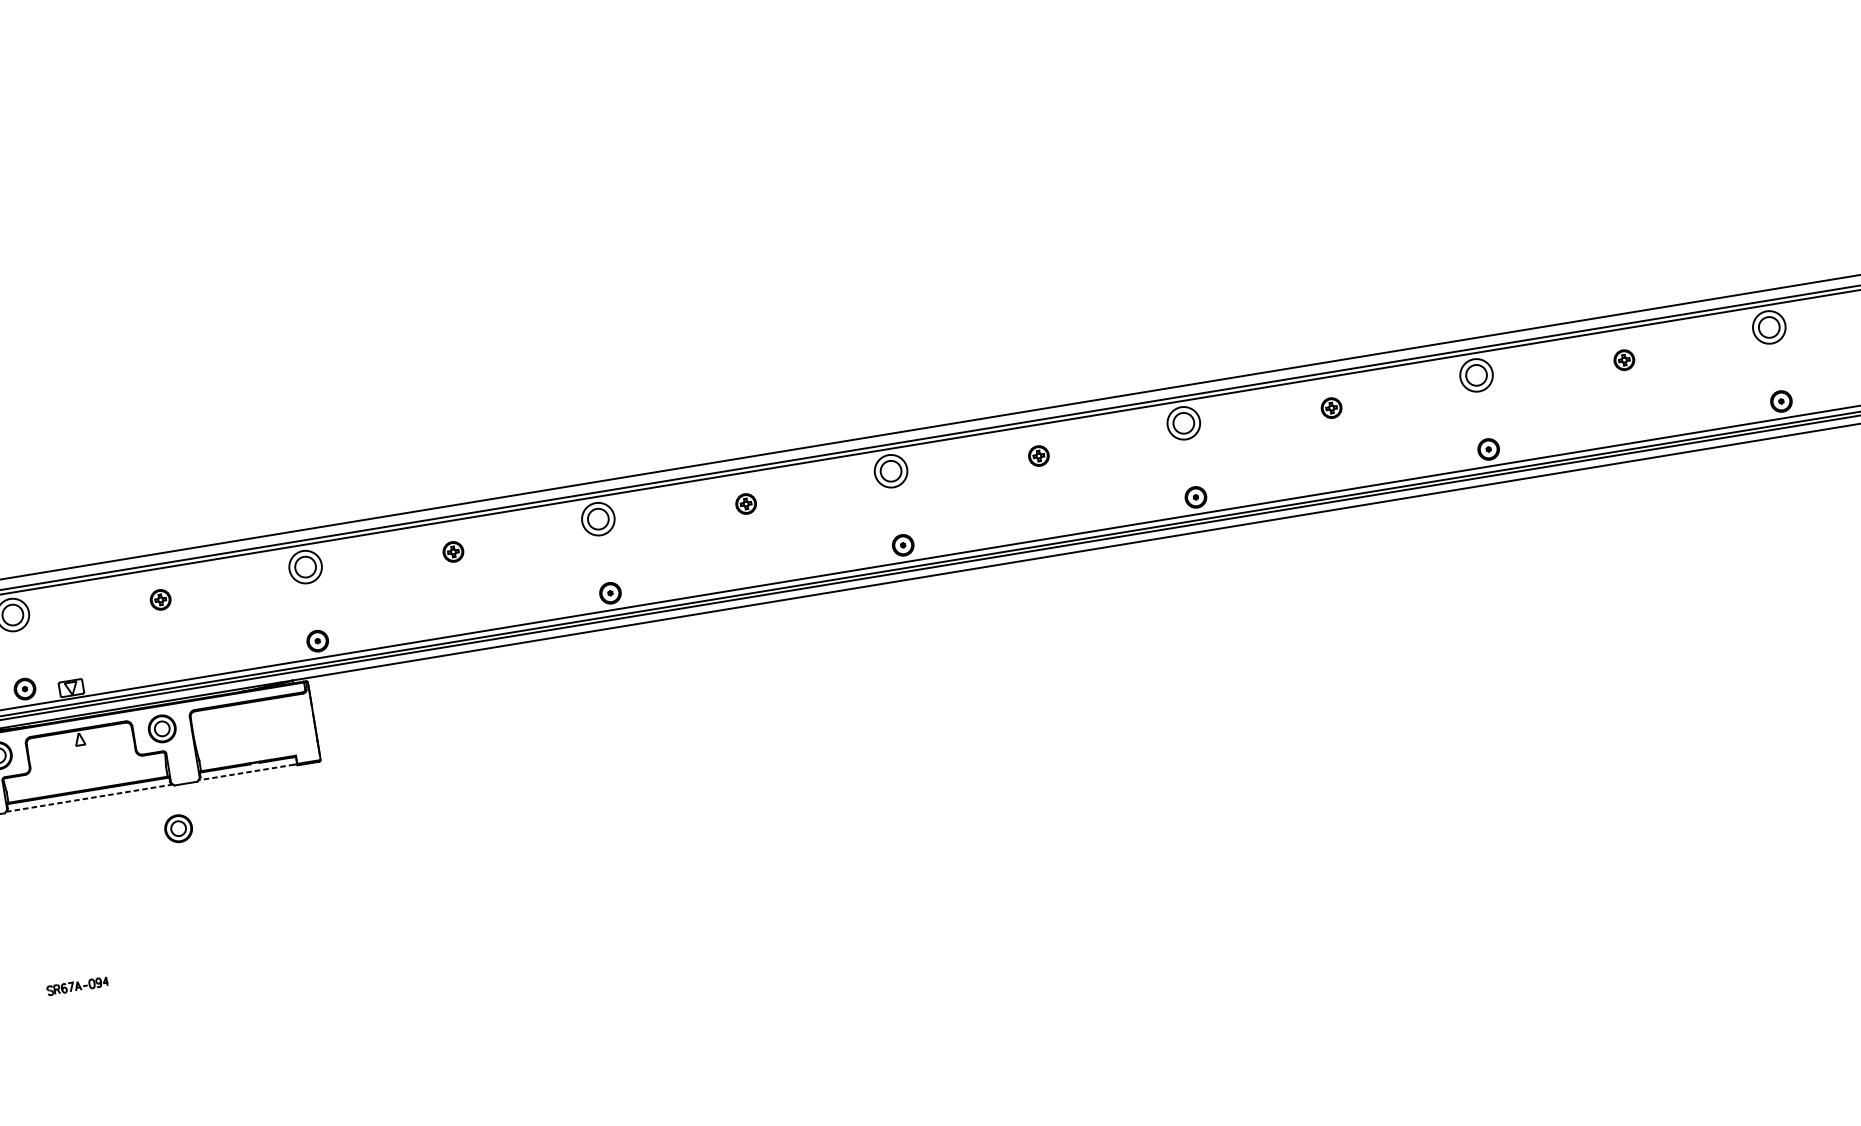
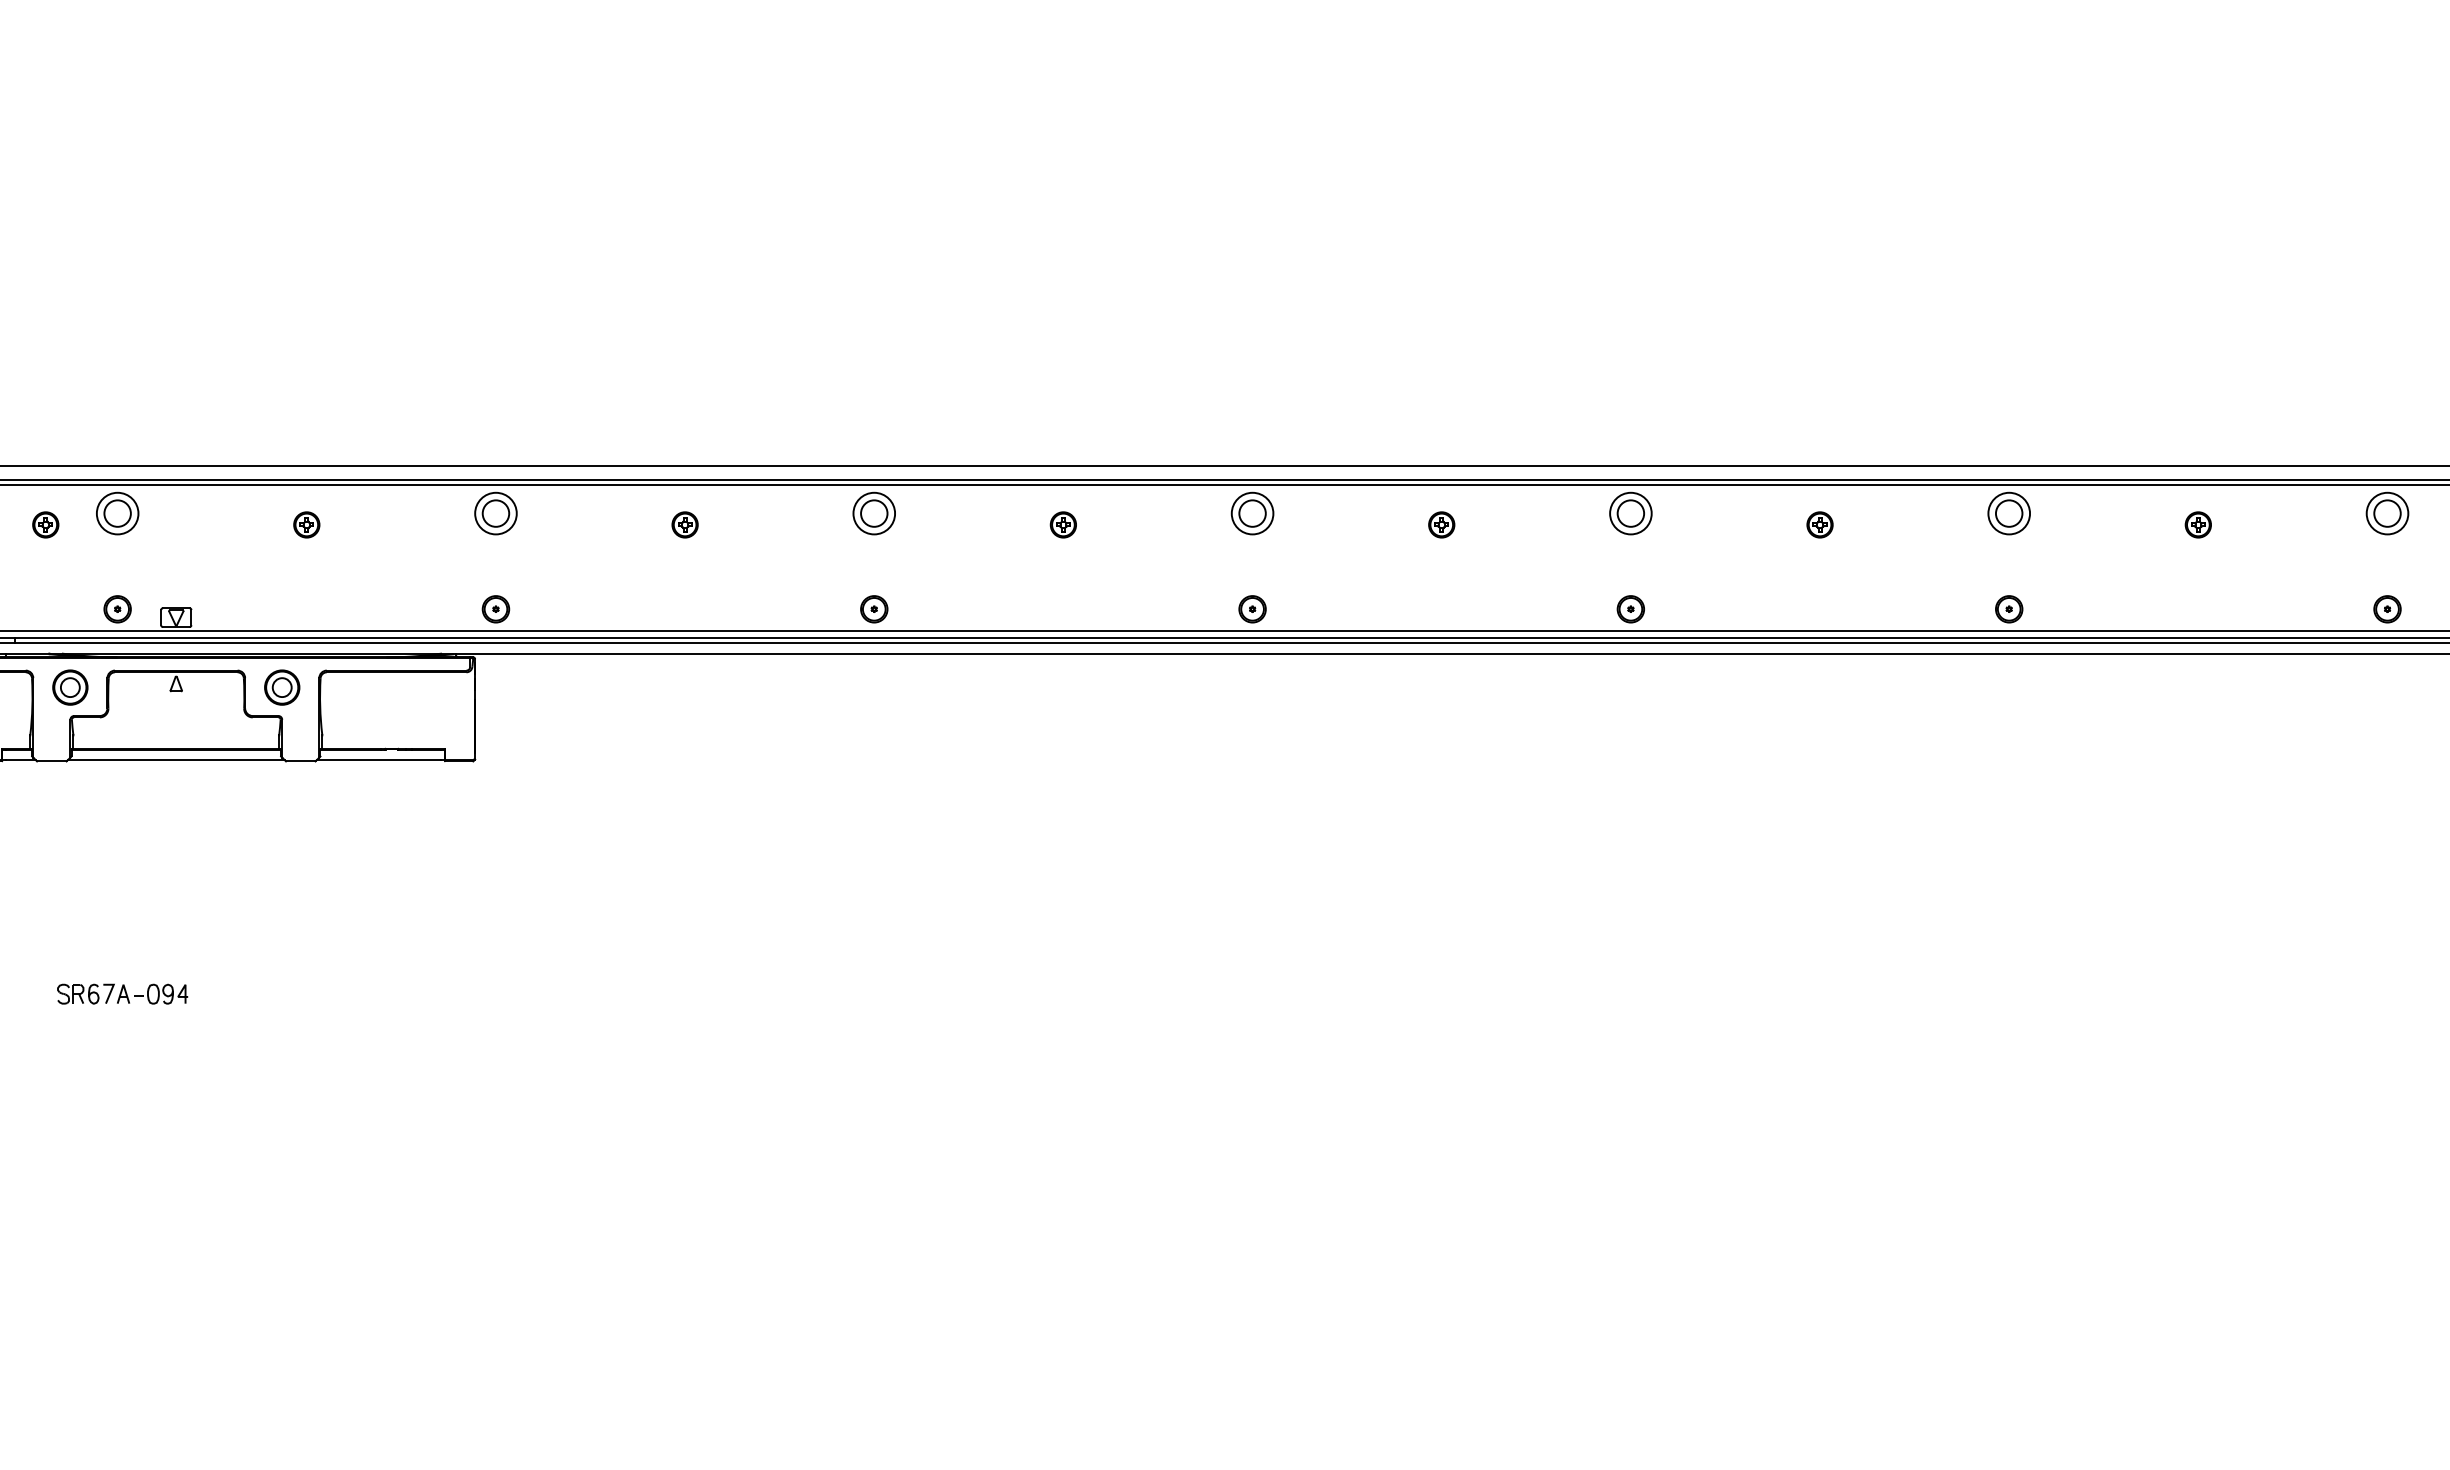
line: (245, 772) -> (378, 759), dashed -> solid
line: (88, 798) -> (175, 759), dashed -> solid
part: (178, 828) -> (282, 816), removed
part: (77, 985) -> (122, 993), size x1.67

